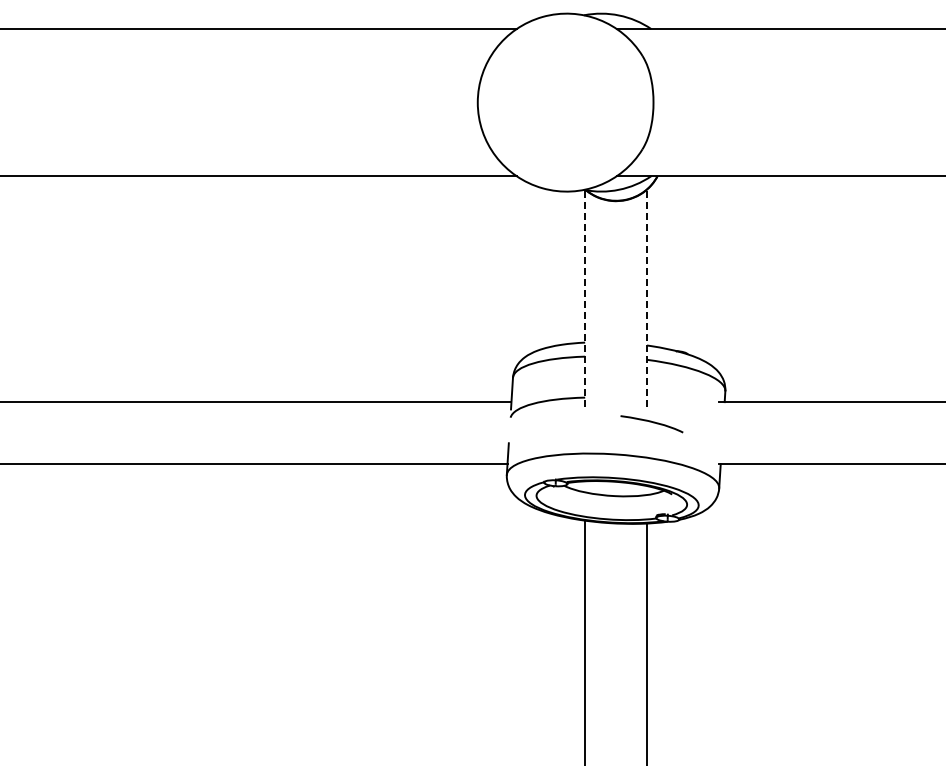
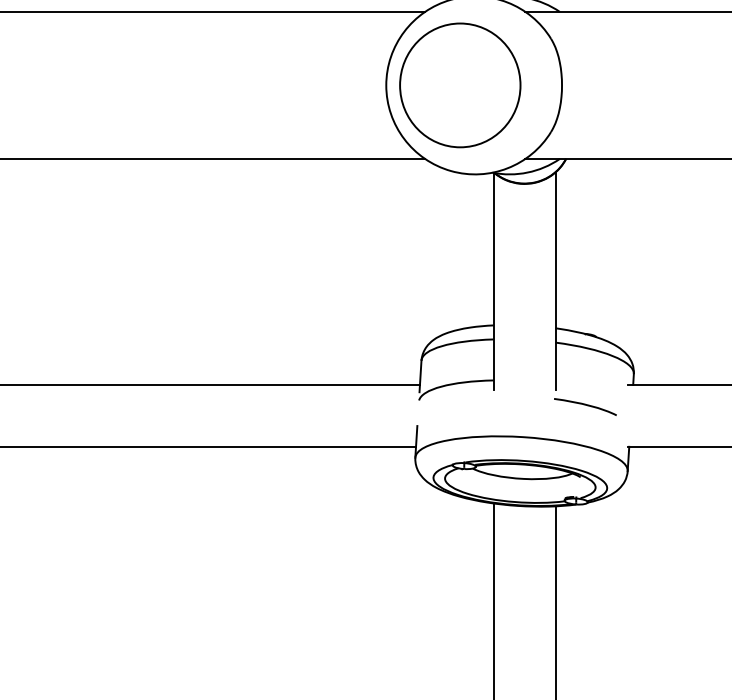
part: (551, 102) -> (460, 85), added
line: (585, 298) -> (494, 281), dashed -> solid
line: (647, 298) -> (556, 281), dashed -> solid
curve: (651, 422) -> (585, 405), moved

